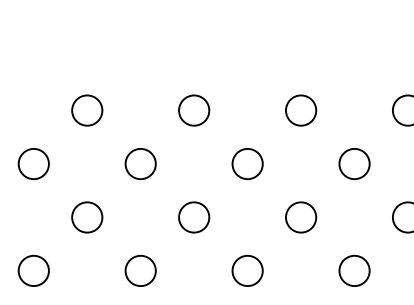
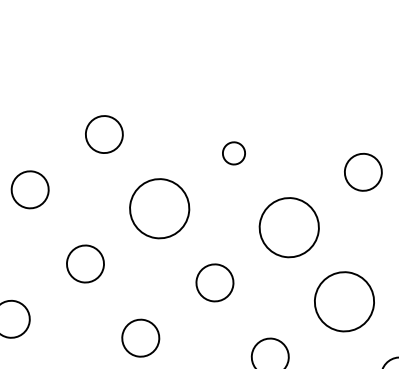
circle: (194, 110) -> (234, 153), size x0.6
circle: (140, 163) -> (159, 208), size x1.6
circle: (247, 163) -> (289, 226), size x1.6
circle: (301, 217) -> (344, 301), size x1.6

